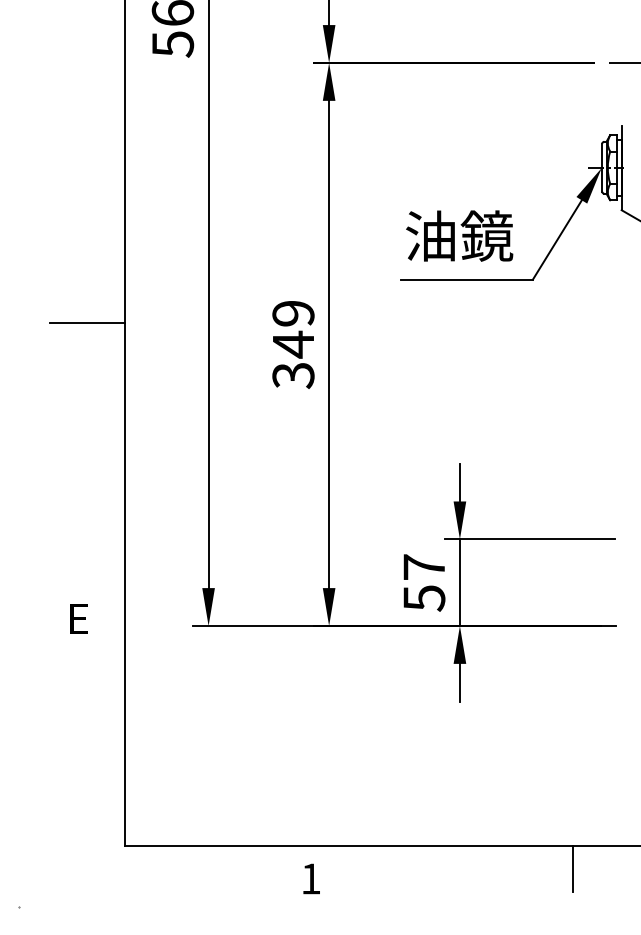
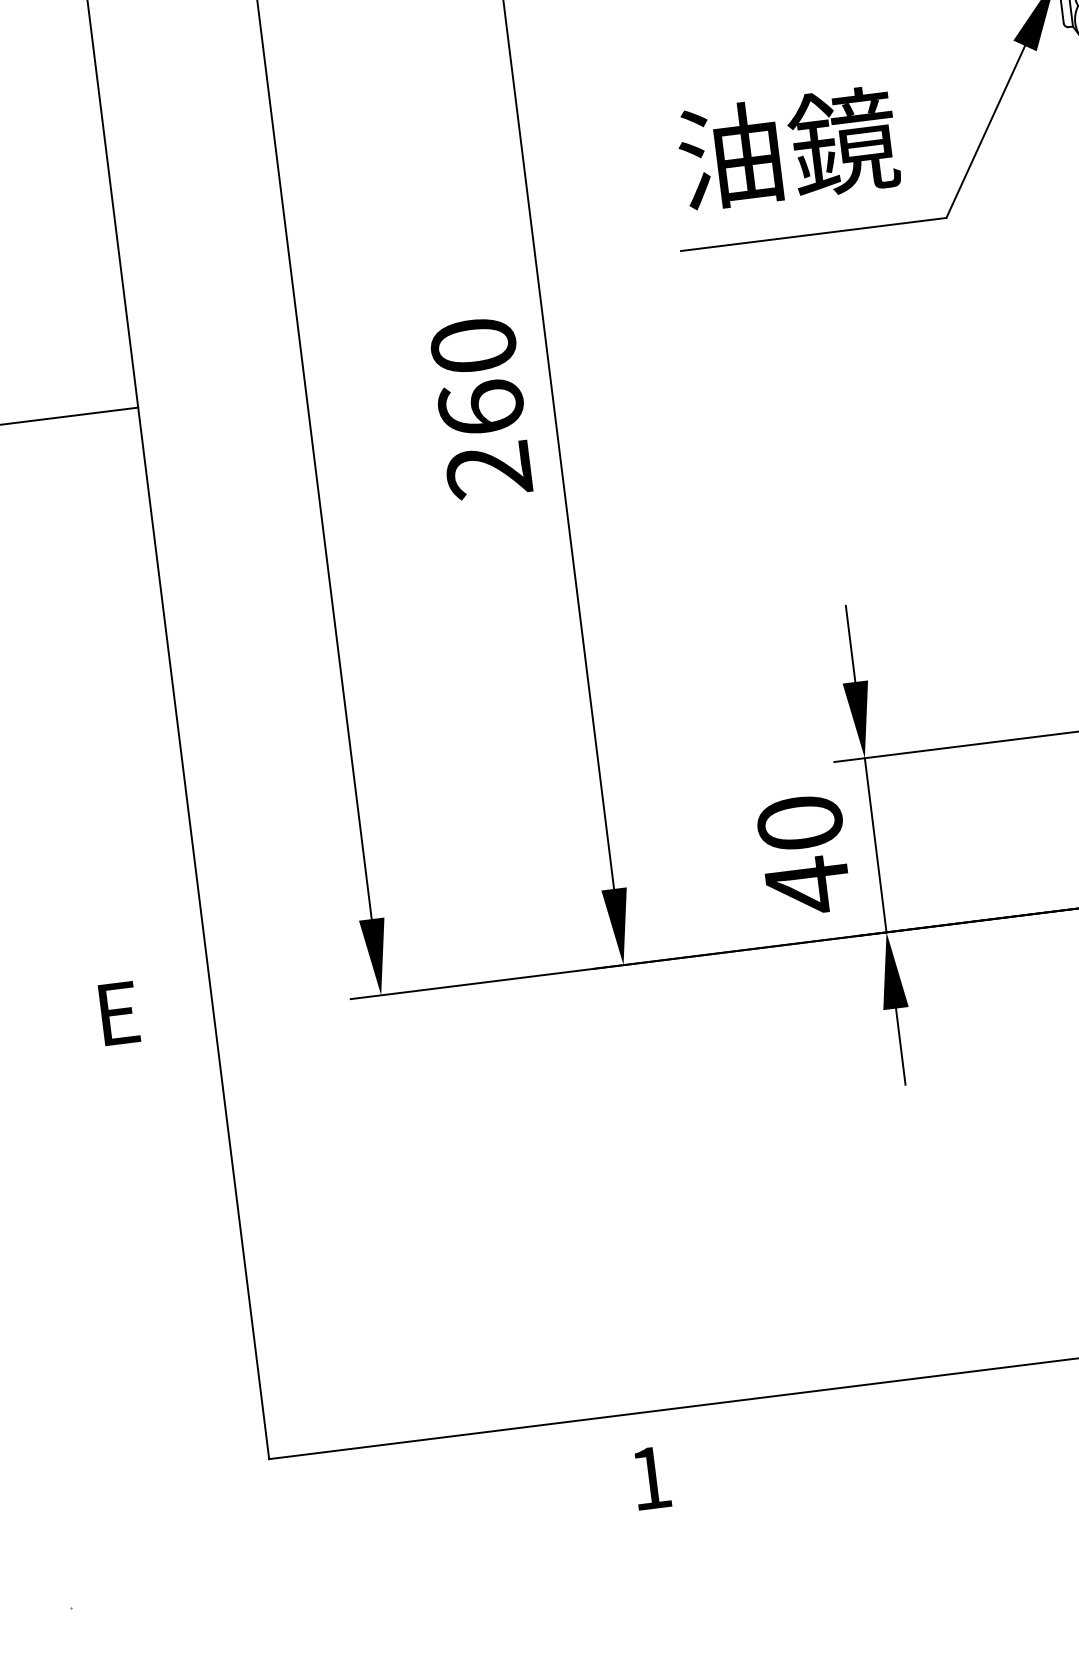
text: (293, 344) -> (481, 408), 349 -> 260
text: (424, 583) -> (804, 855), 57 -> 40

